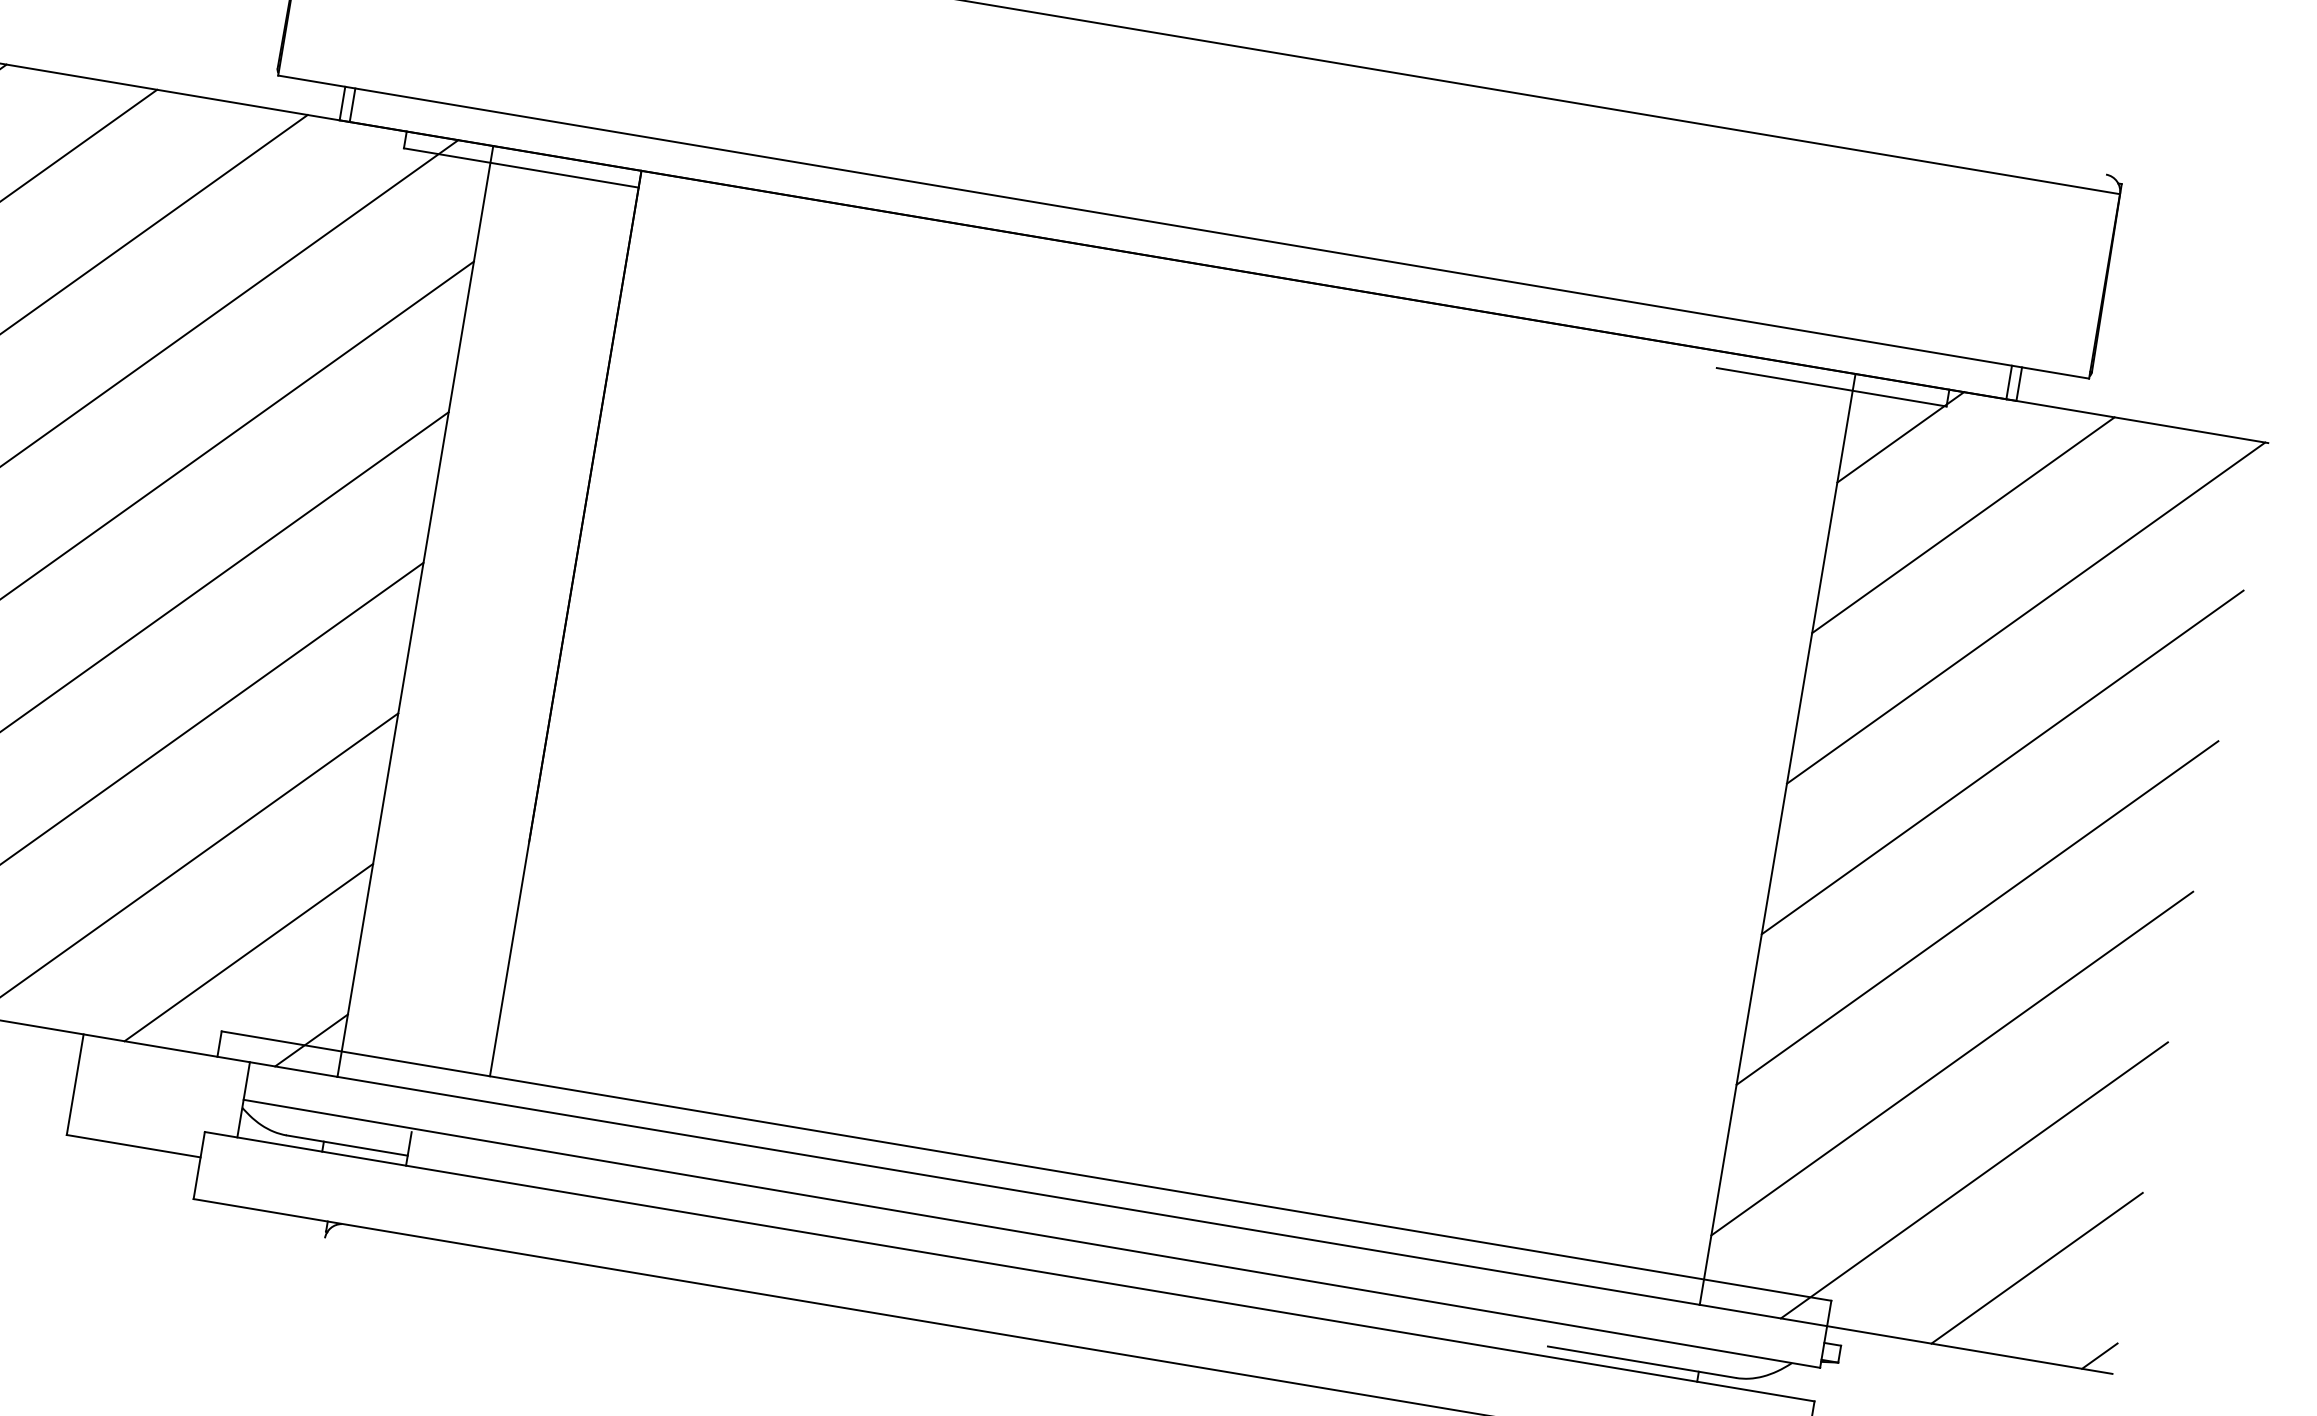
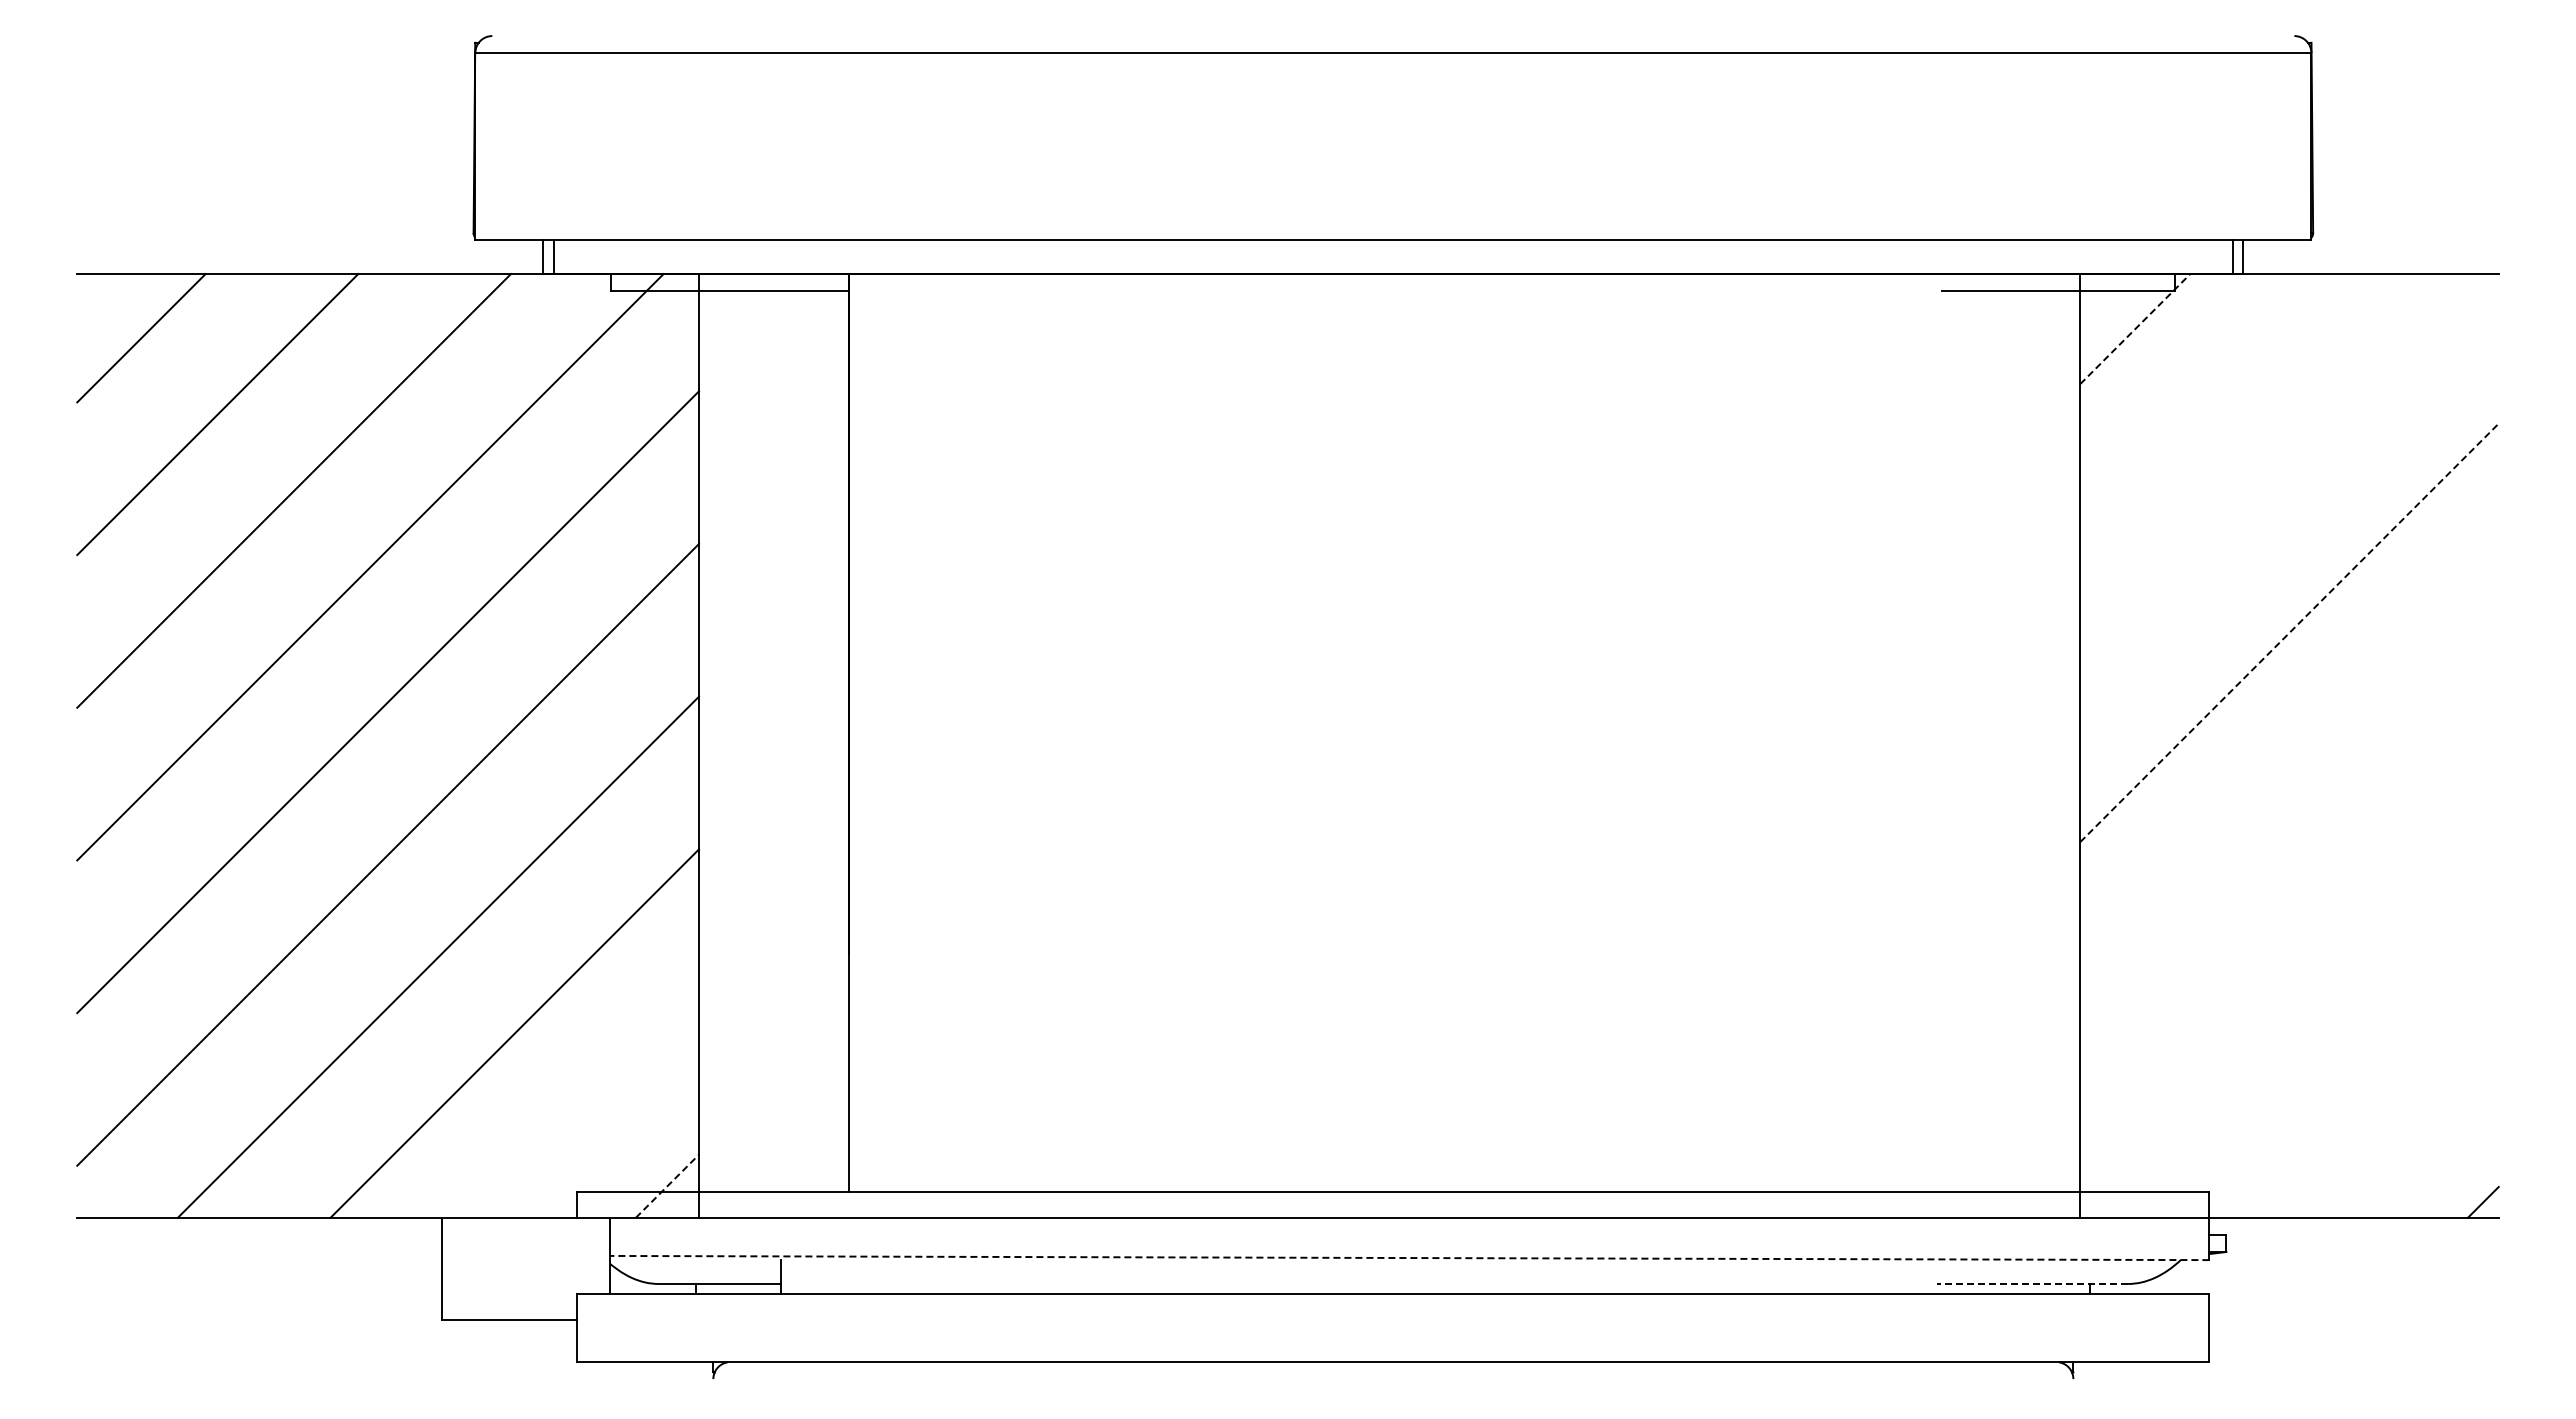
line: (1900, 437) -> (2135, 329), solid -> dashed
line: (1963, 525) -> (2211, 405), removed
line: (2025, 612) -> (2287, 481), removed
line: (2002, 762) -> (2289, 632), solid -> dashed
line: (1977, 912) -> (2289, 785), removed
line: (249, 952) -> (591, 1109), removed
line: (311, 1040) -> (667, 1186), solid -> dashed
line: (1952, 1063) -> (2289, 938), removed
line: (1974, 1180) -> (2330, 1049), removed
line: (1031, 1234) -> (1409, 1258), solid -> dashed
line: (2036, 1267) -> (2406, 1125), removed
line: (1641, 1361) -> (2032, 1283), solid -> dashed

